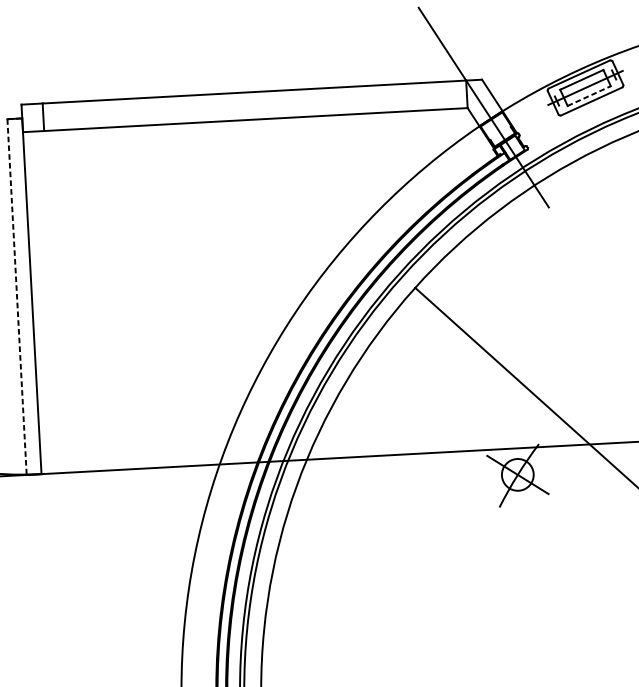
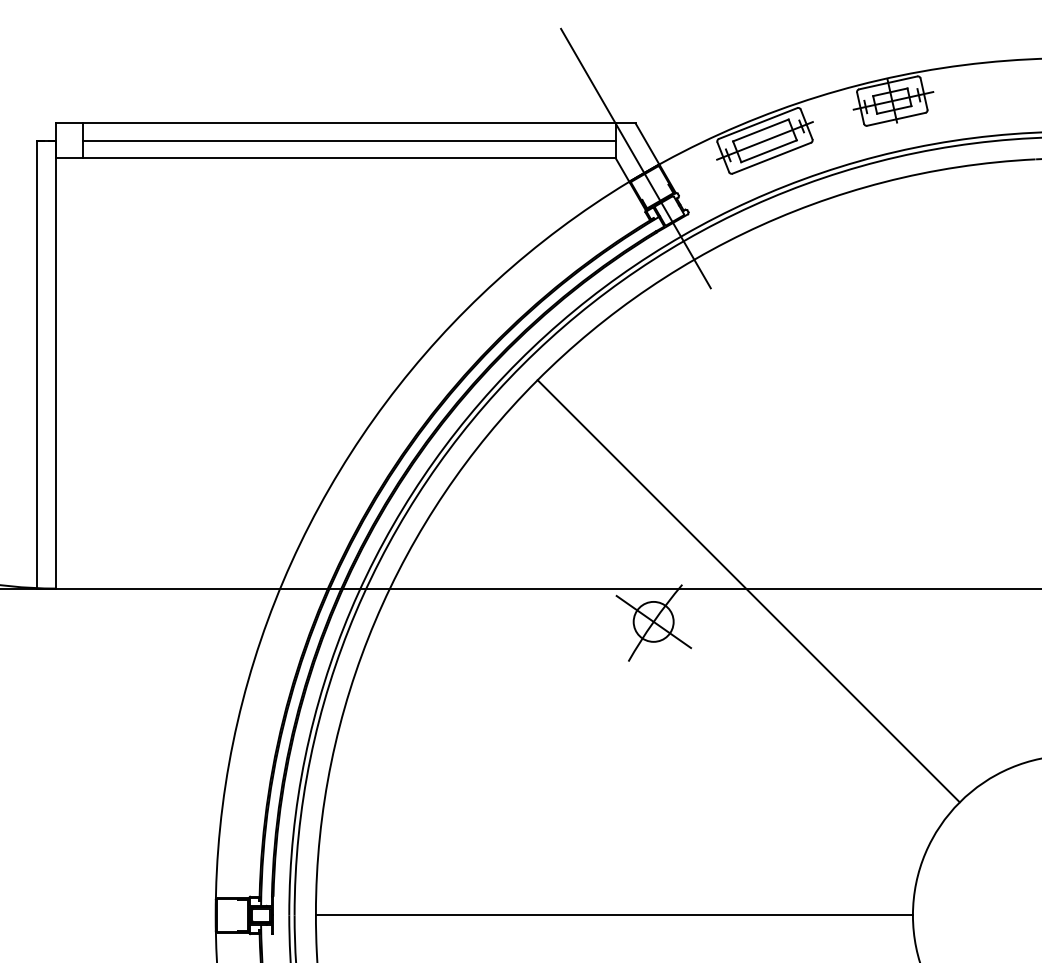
line: (589, 96) -> (769, 151), dashed -> solid
line: (254, 105) -> (348, 140), added
line: (17, 296) -> (37, 364), dashed -> solid

